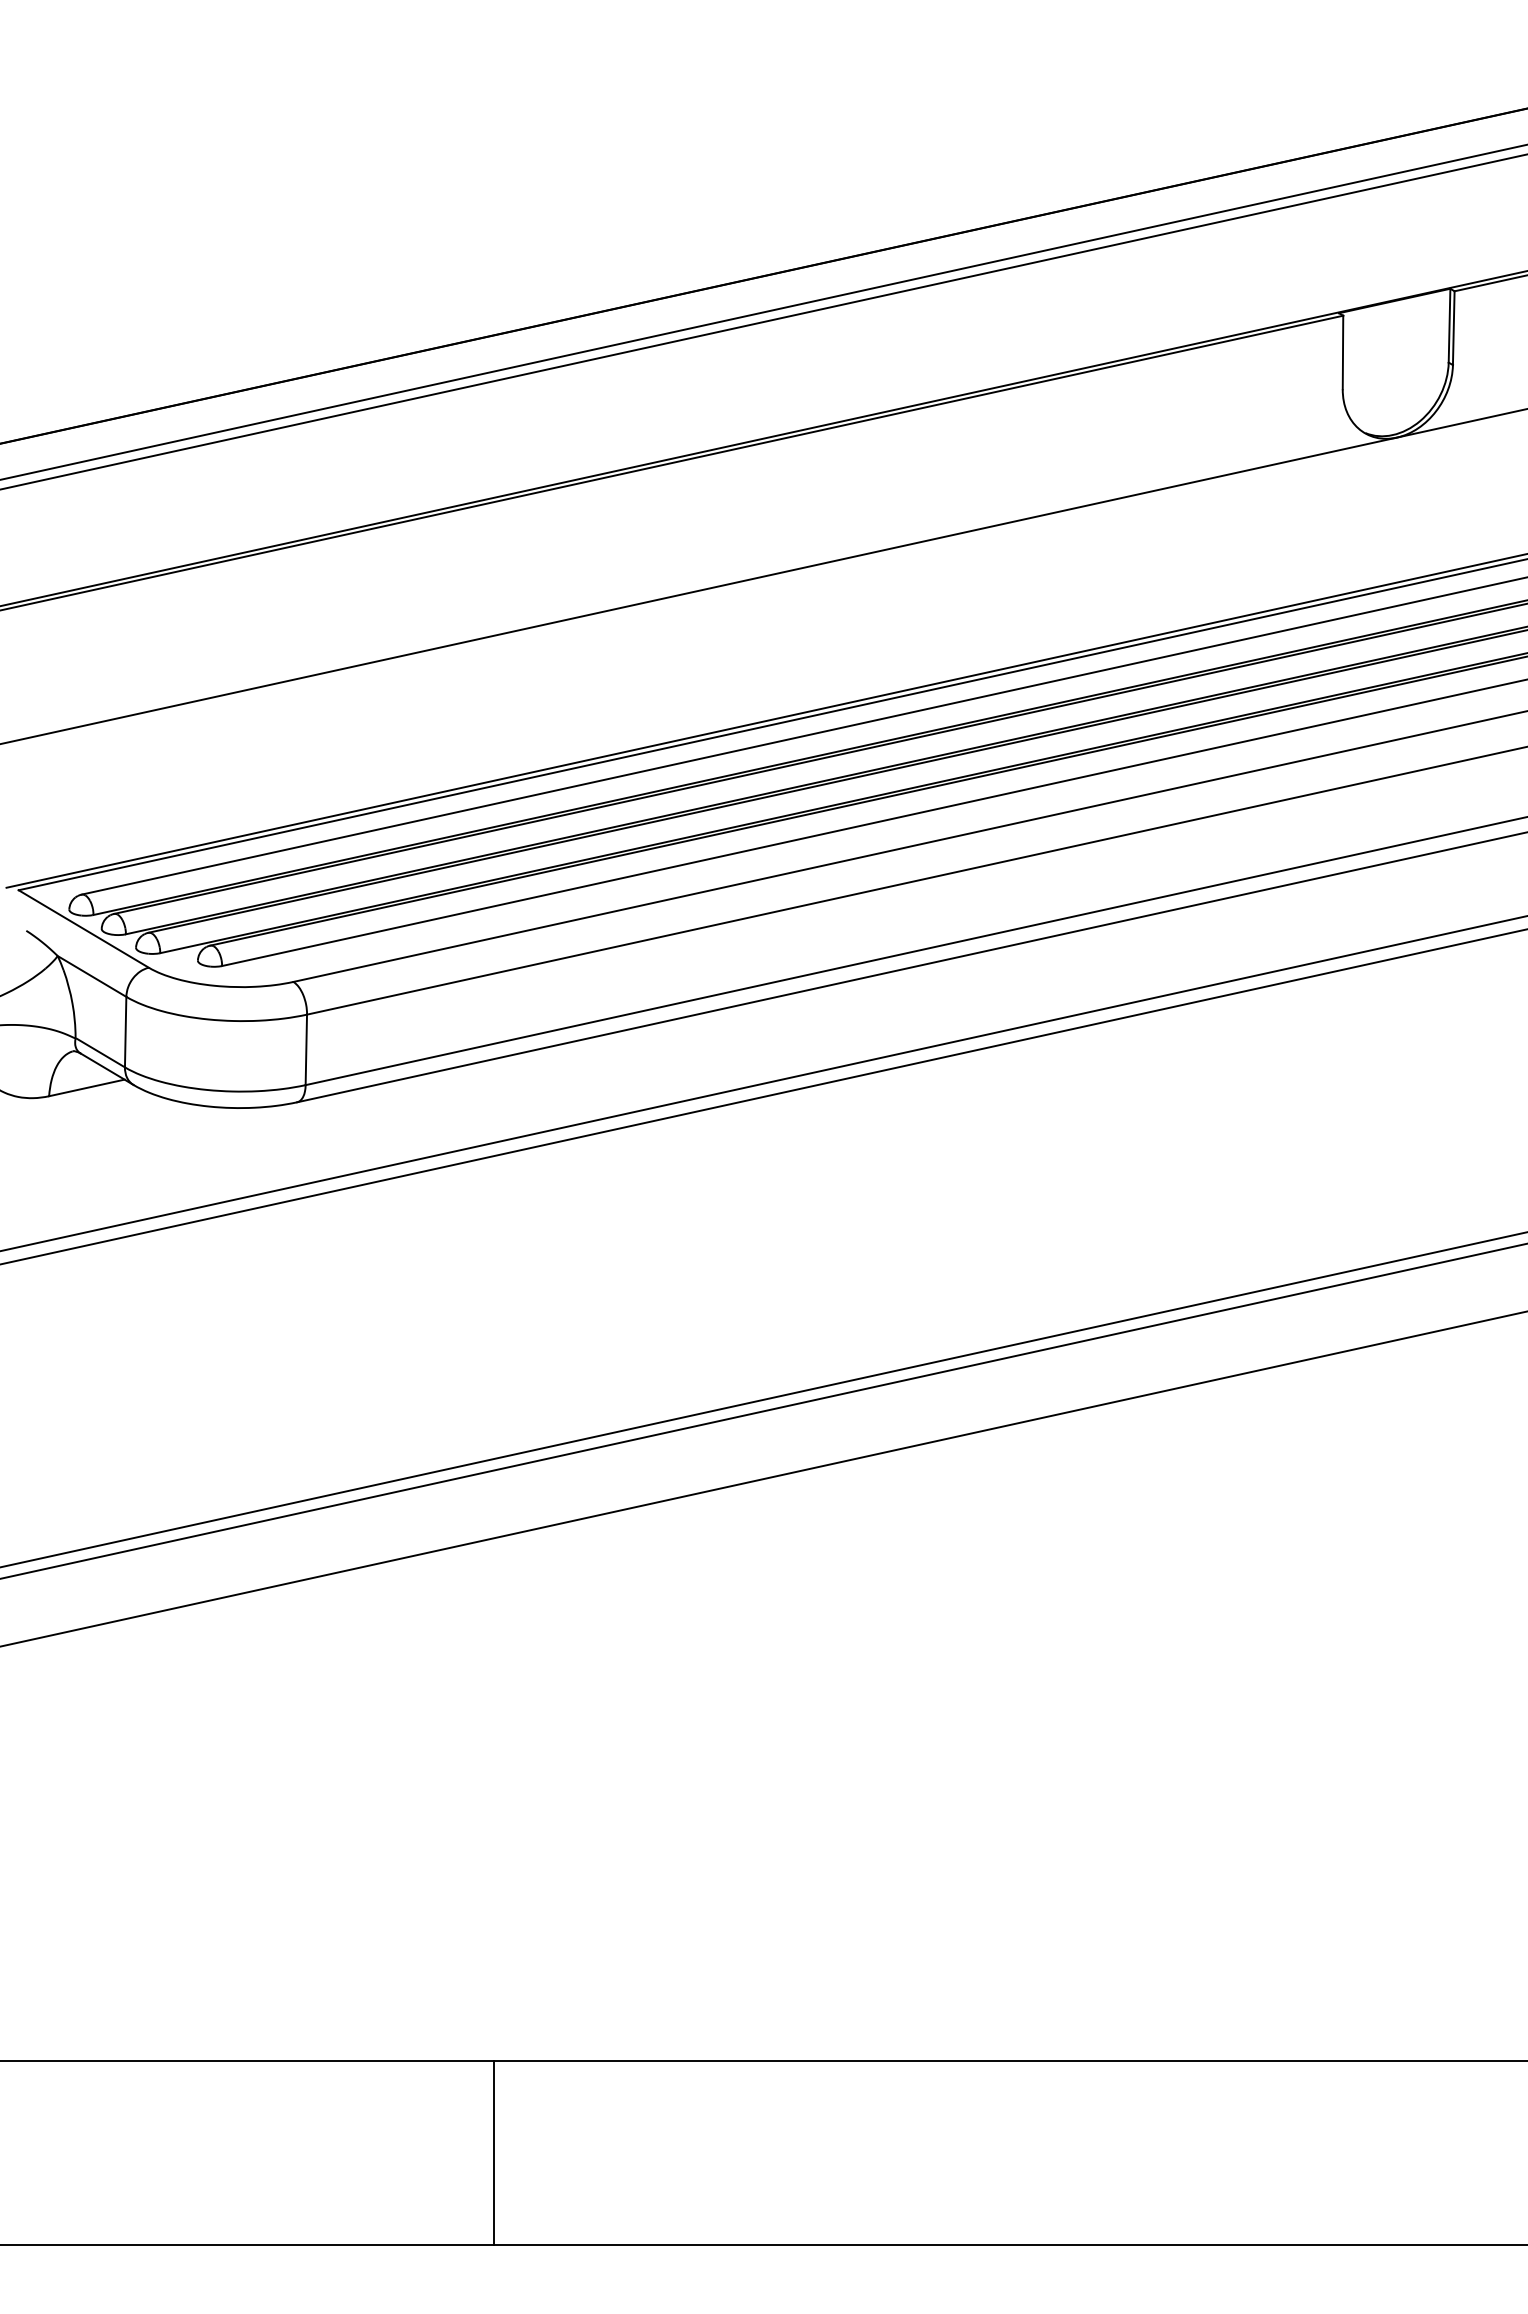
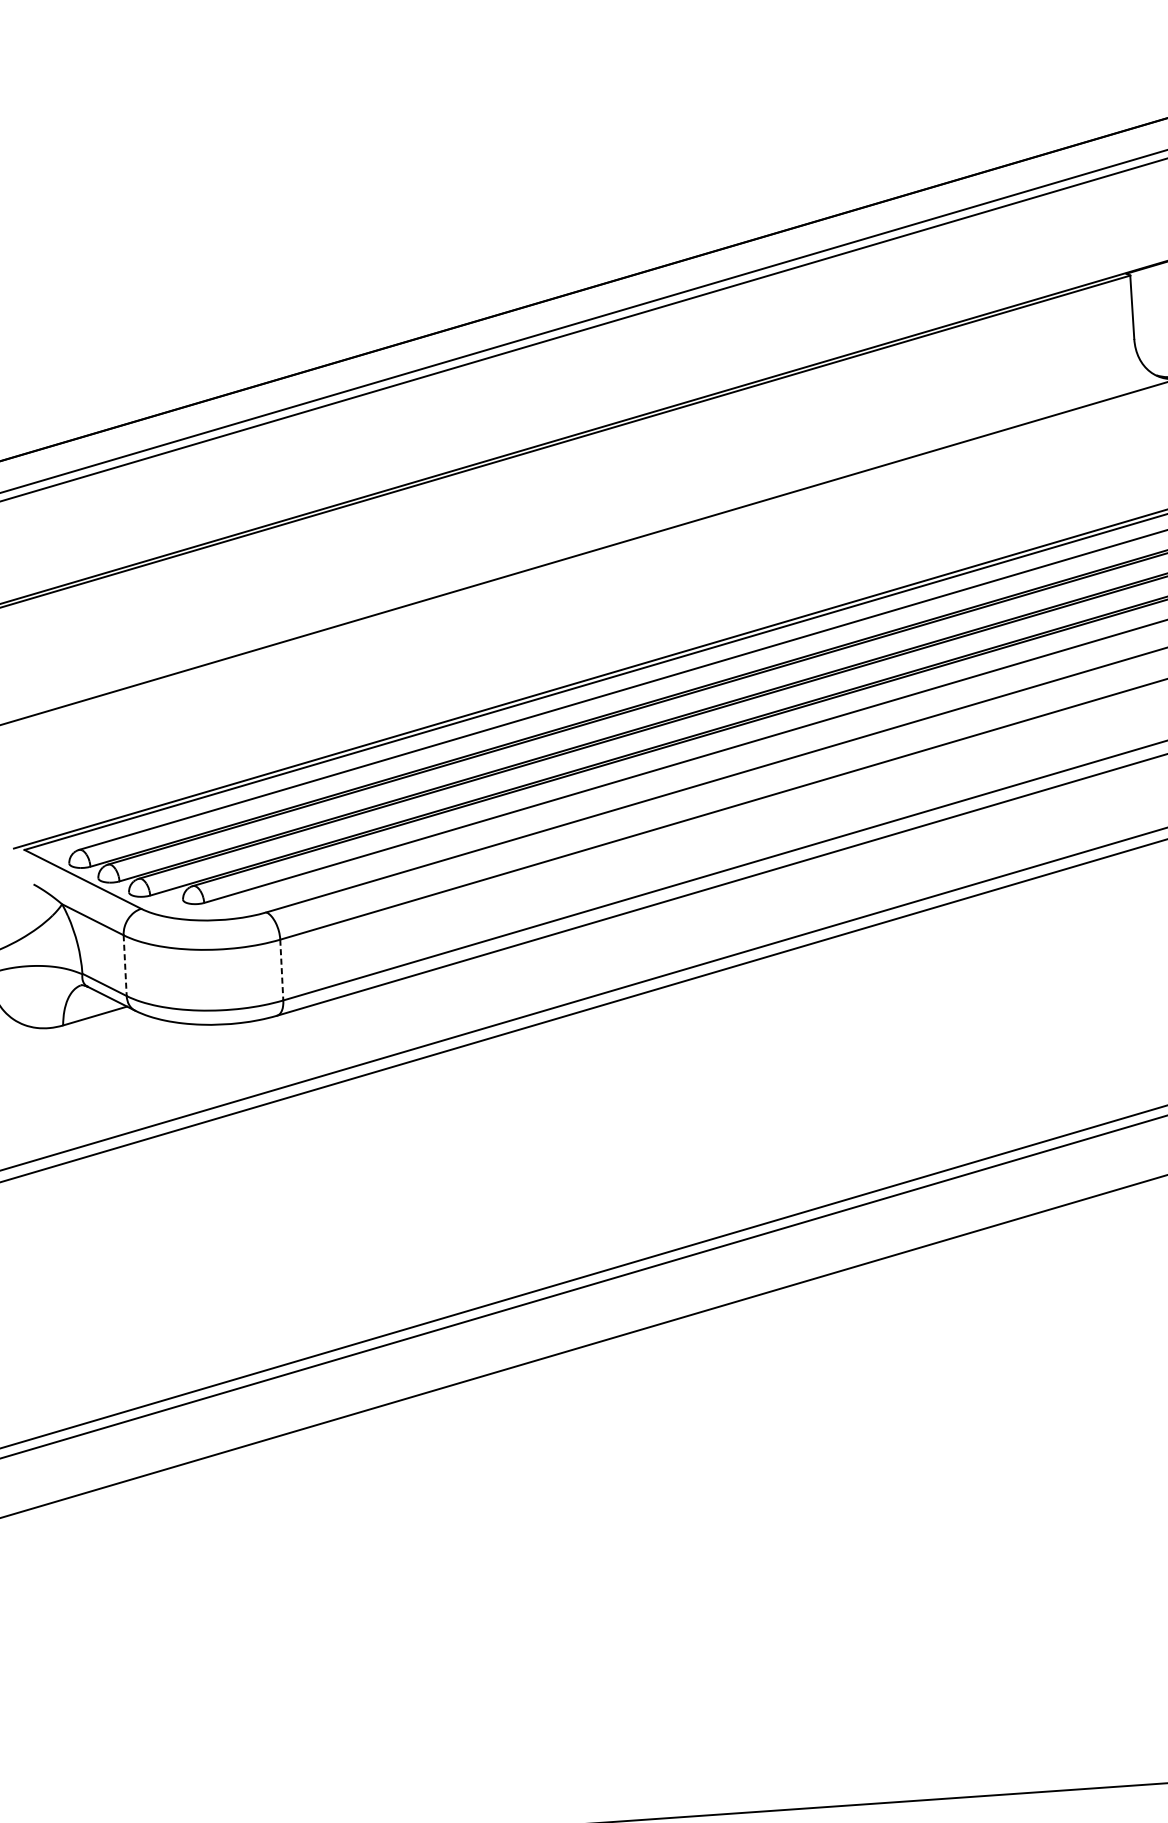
line: (125, 1032) -> (125, 965), solid -> dashed
line: (306, 1050) -> (281, 970), solid -> dashed

